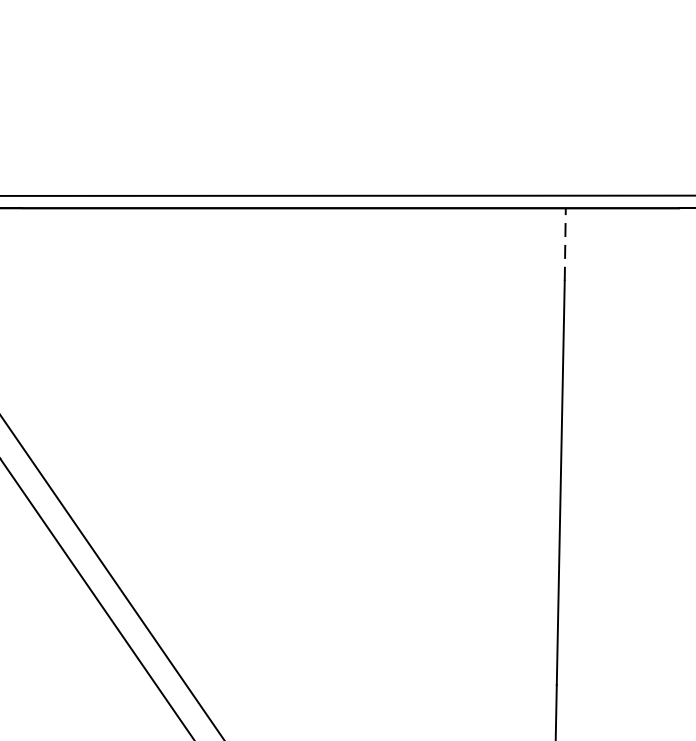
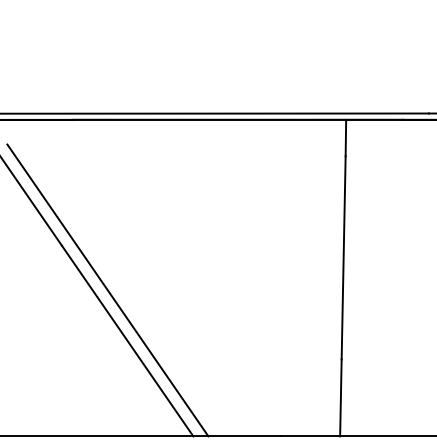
line: (564, 243) -> (345, 137), dashed -> solid

